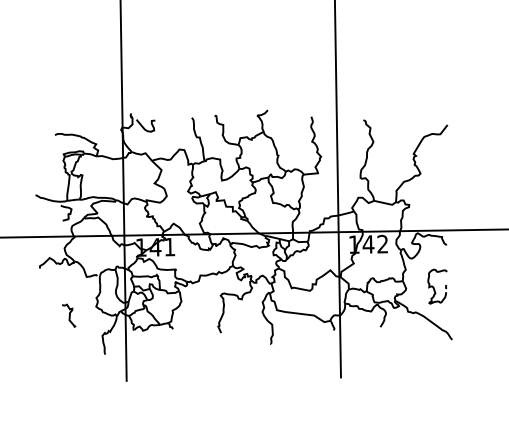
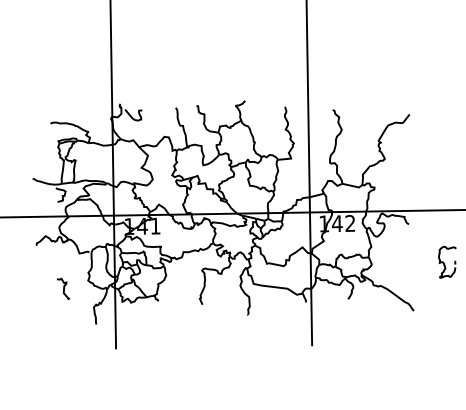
part: (437, 285) -> (447, 261), moved

